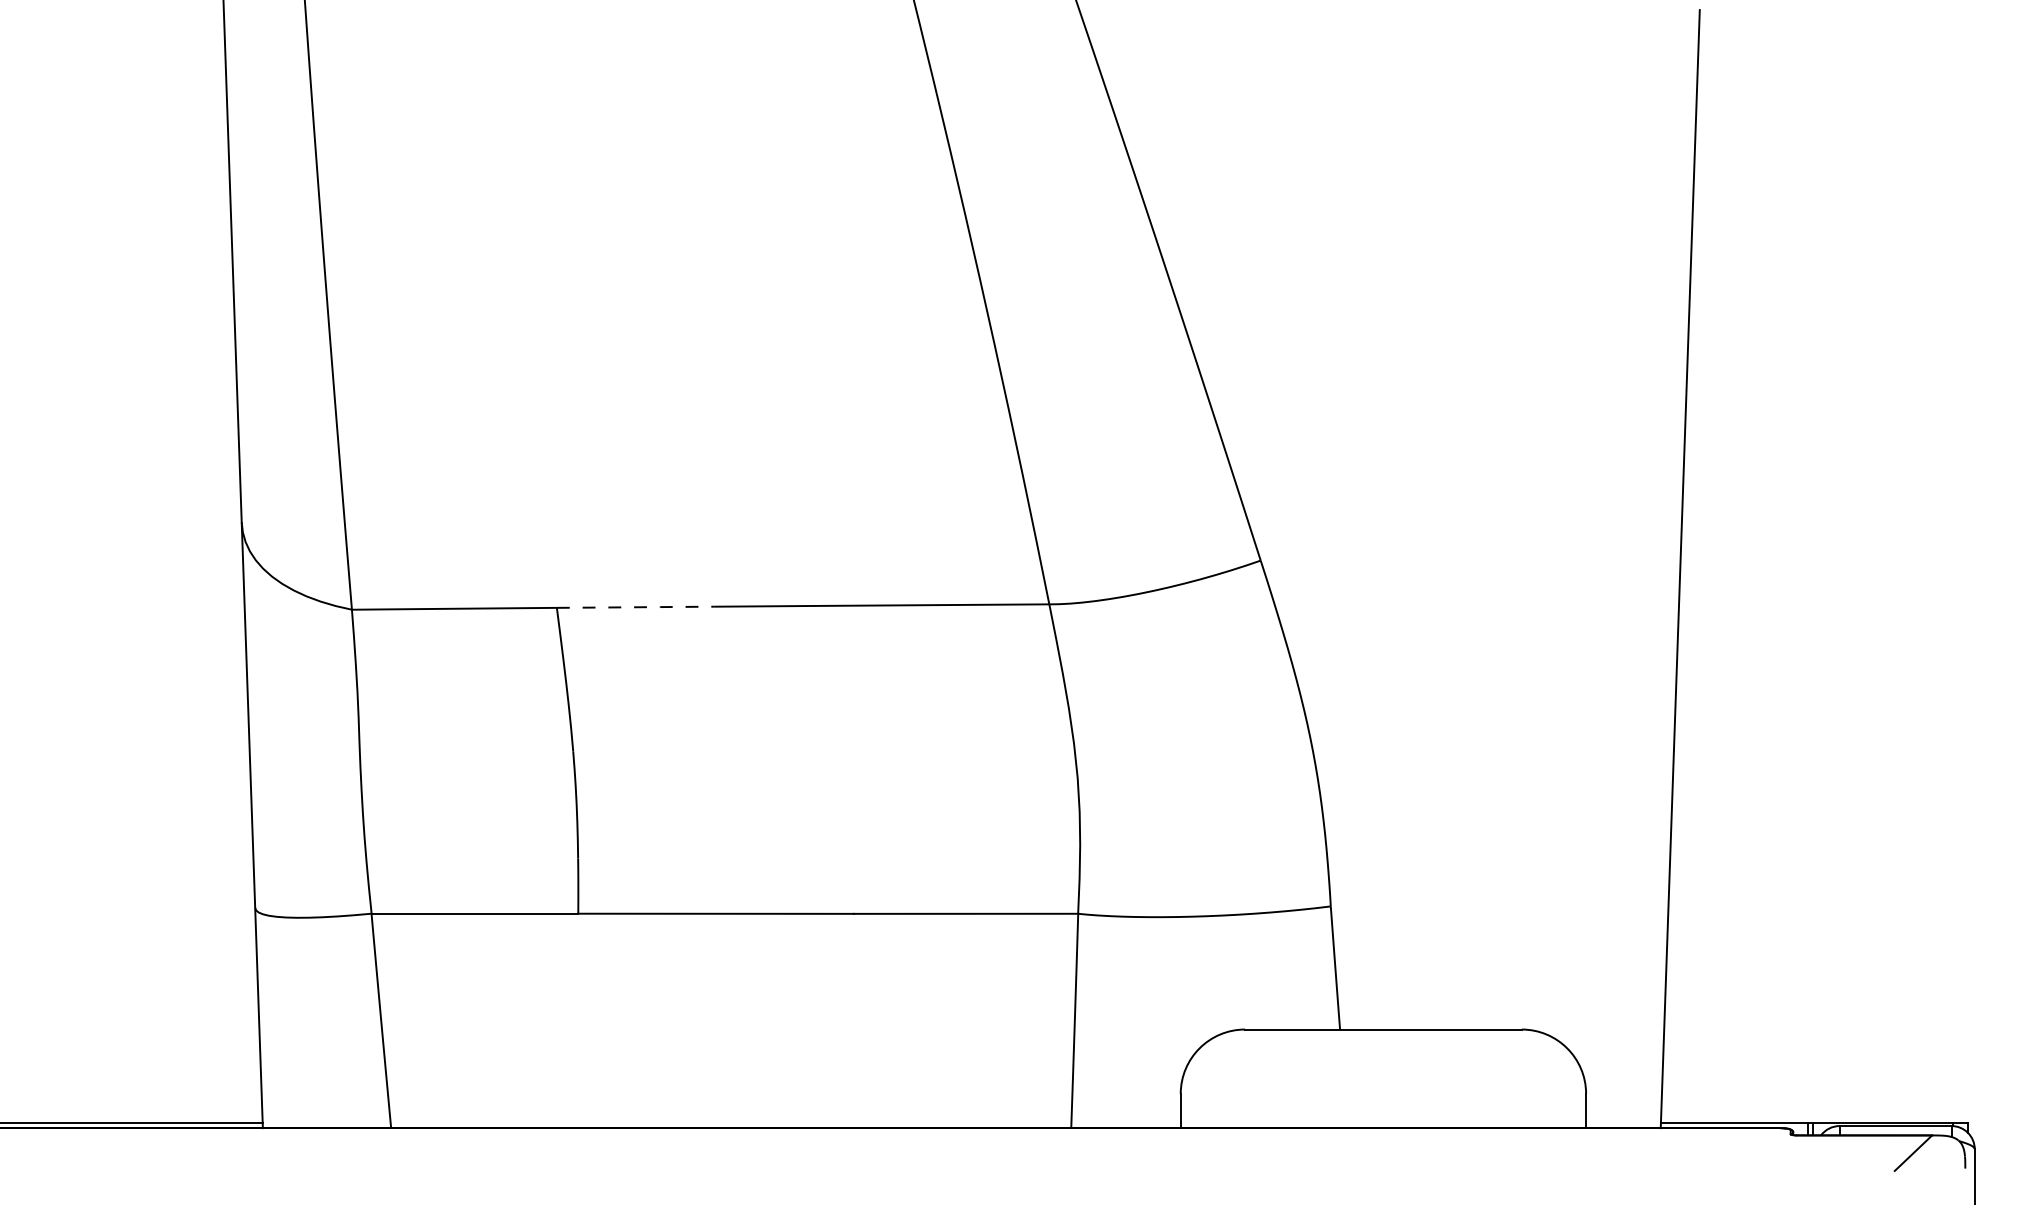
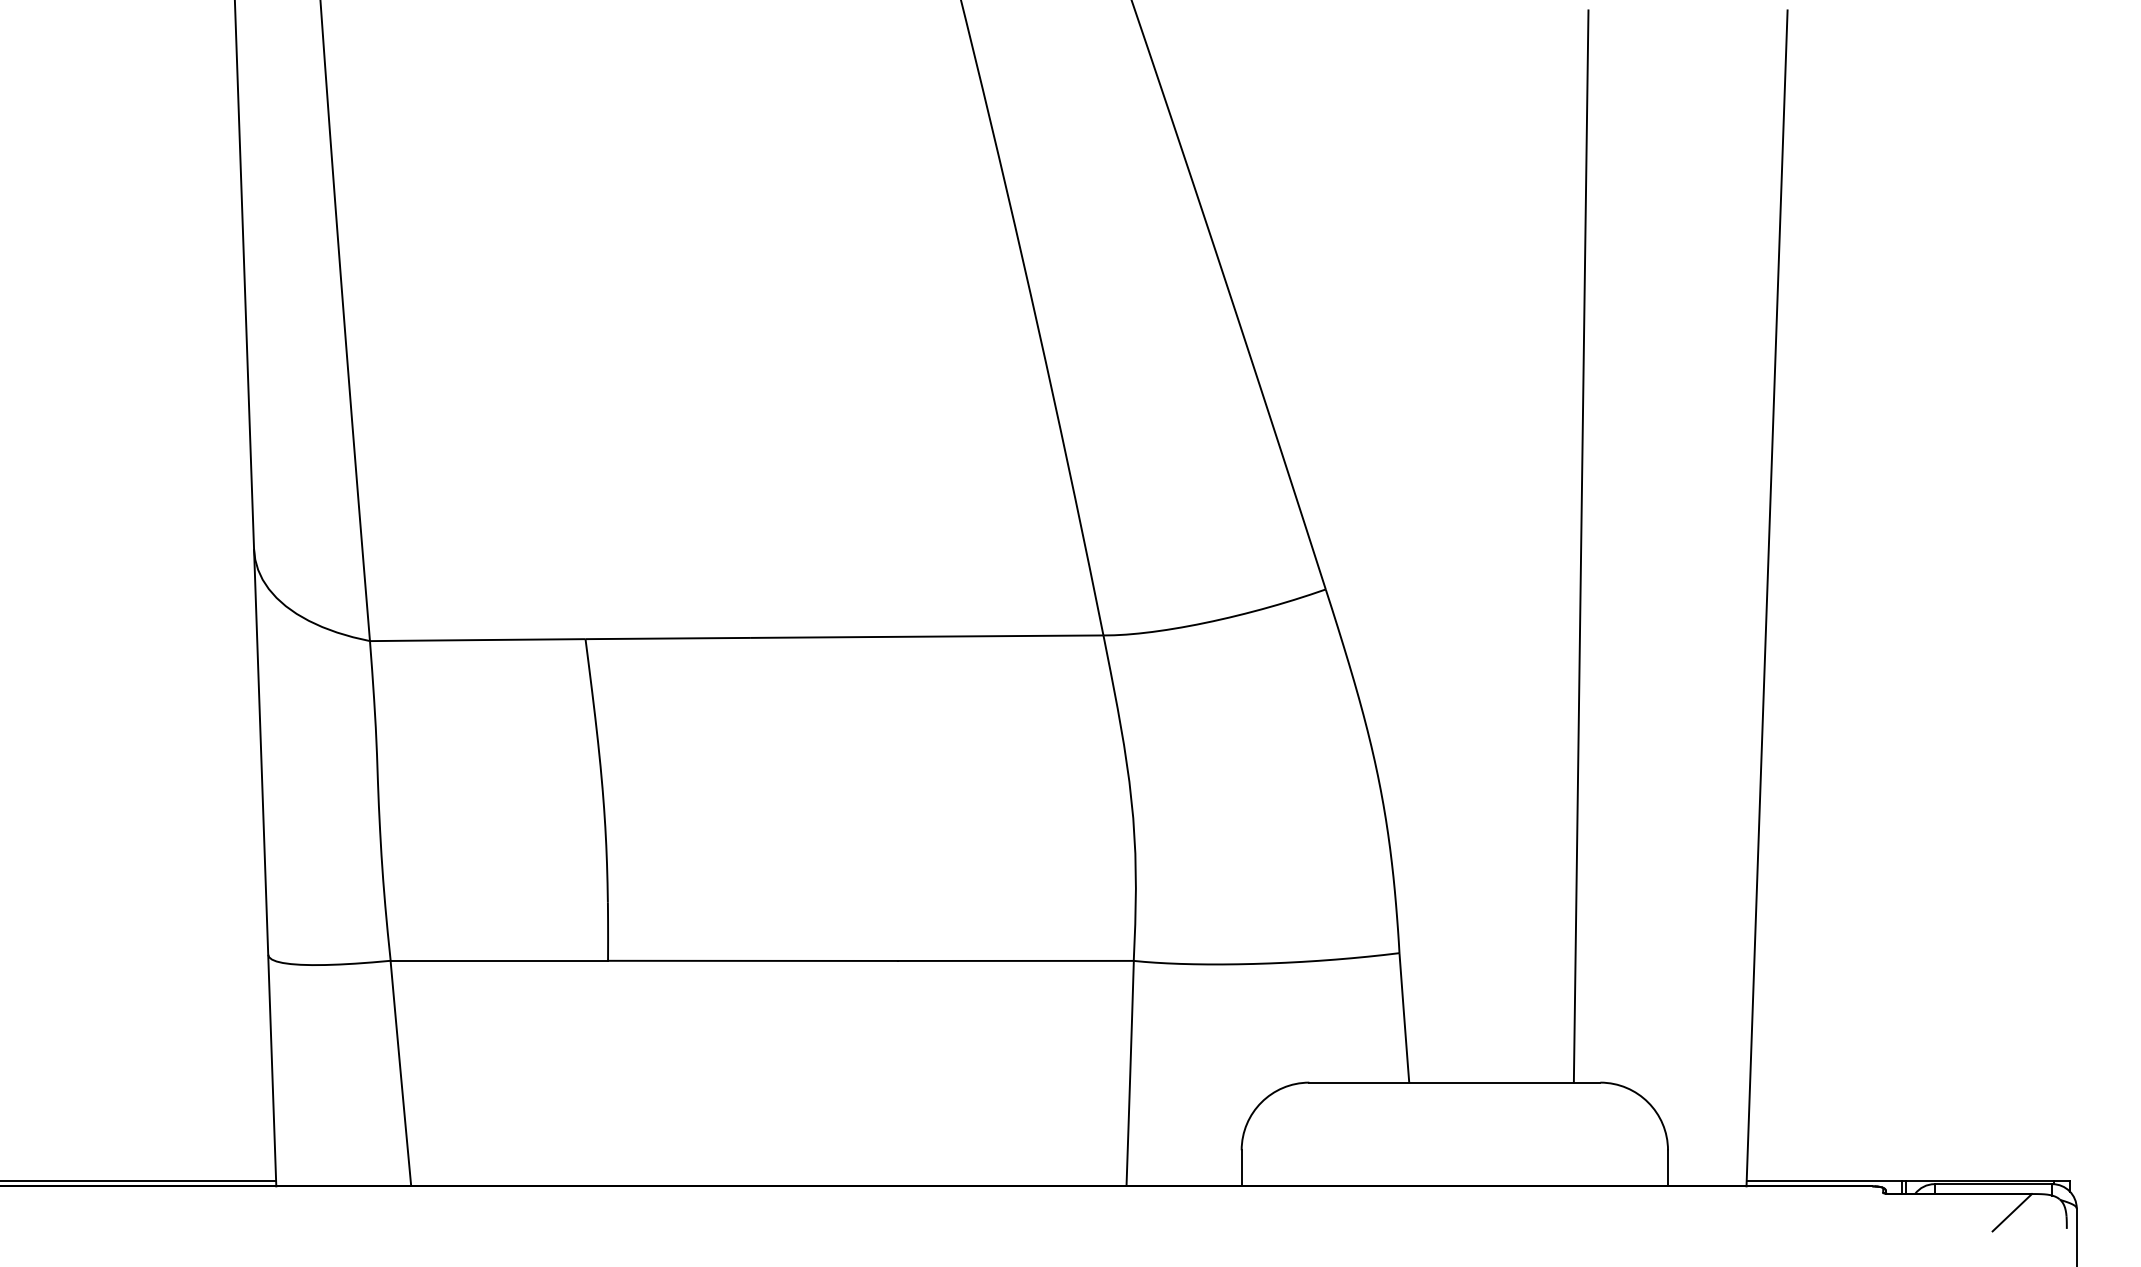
line: (1502, 519) -> (1580, 546), added
line: (636, 607) -> (669, 638), dashed -> solid

